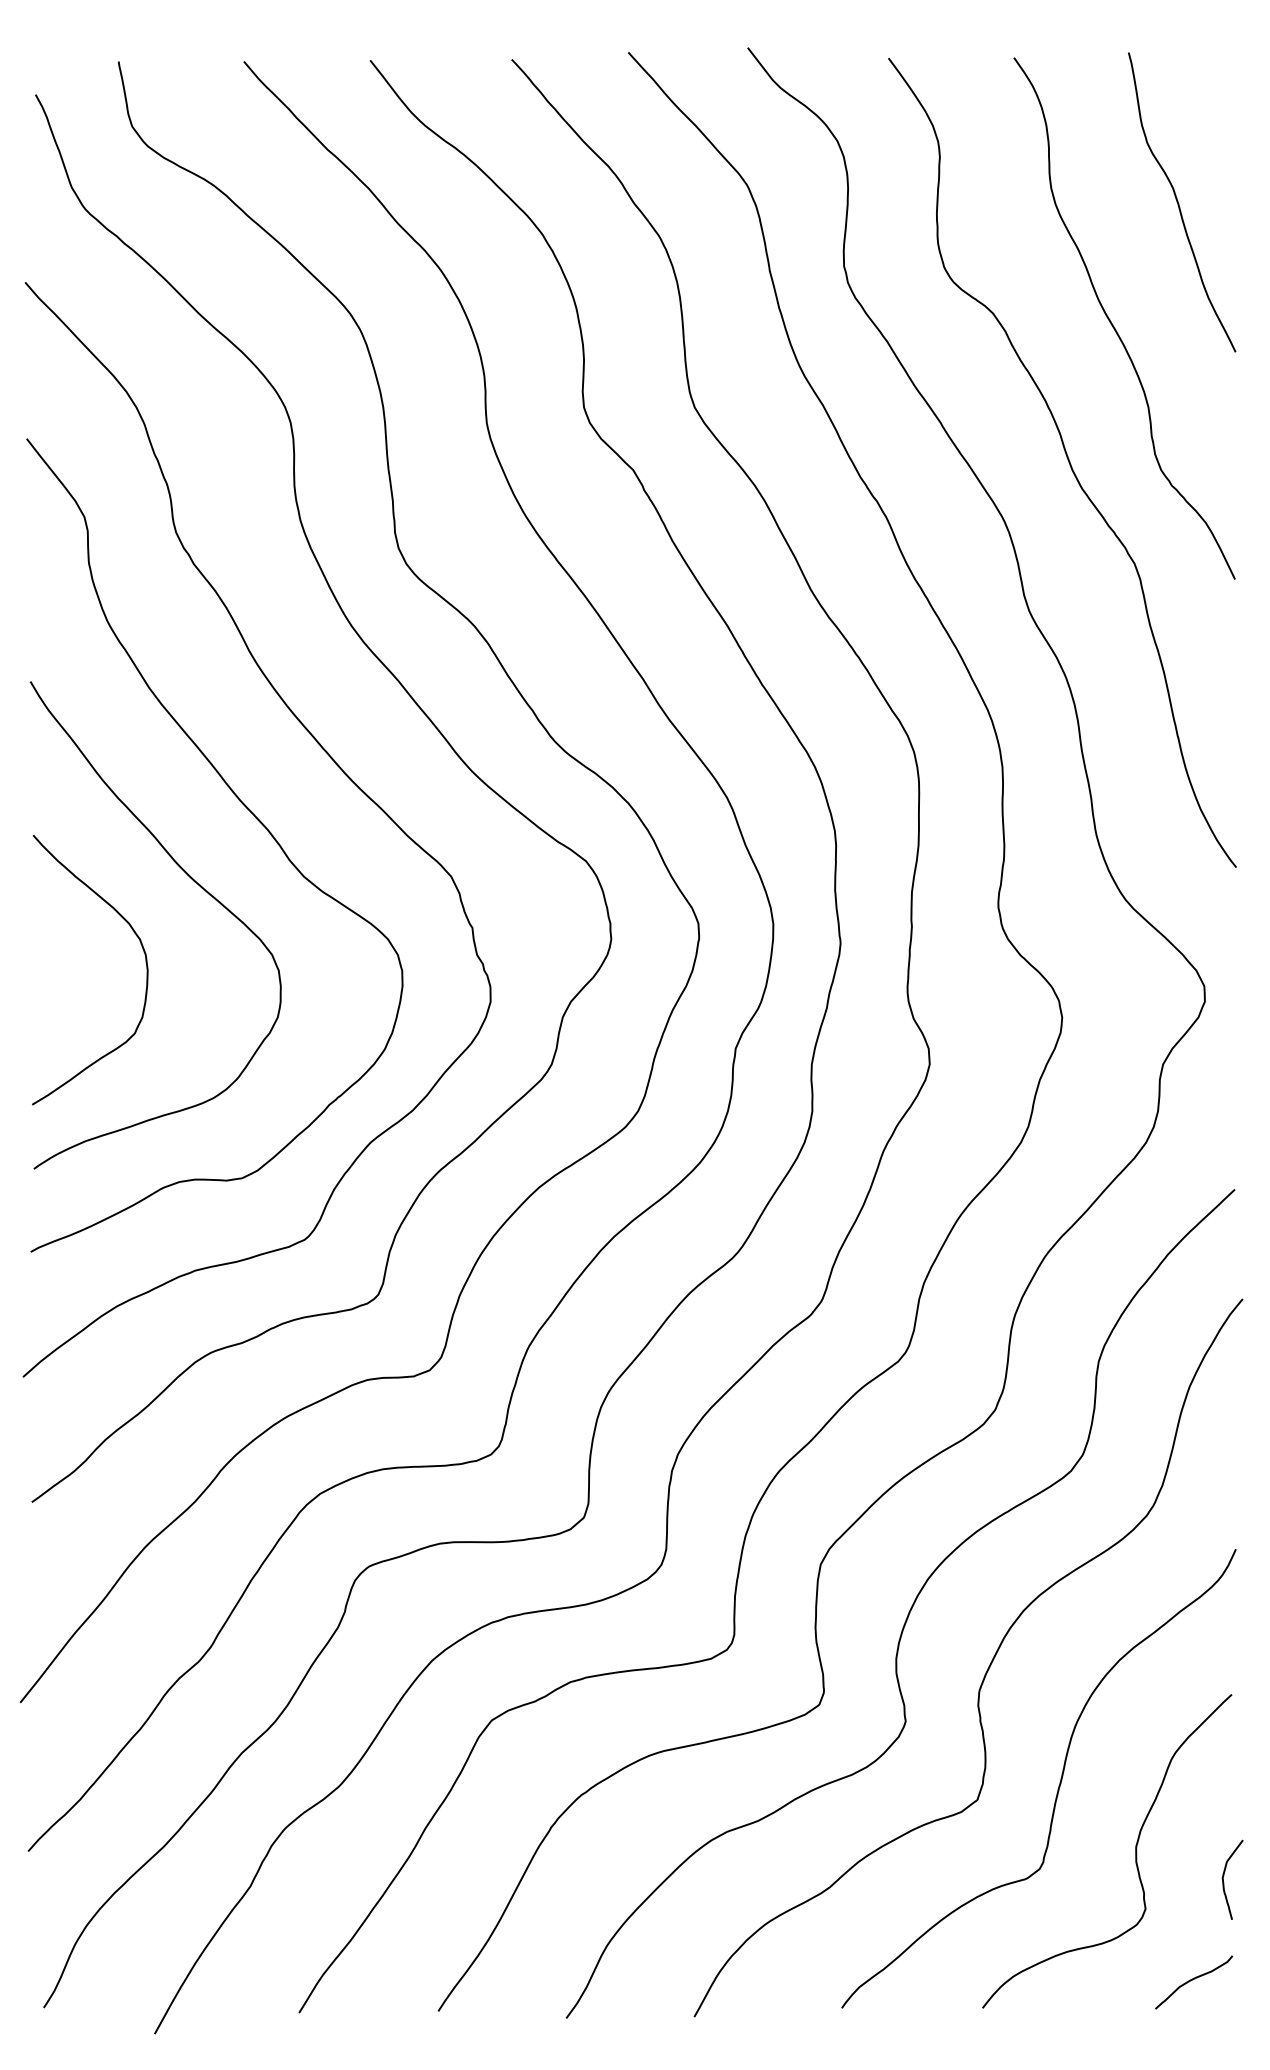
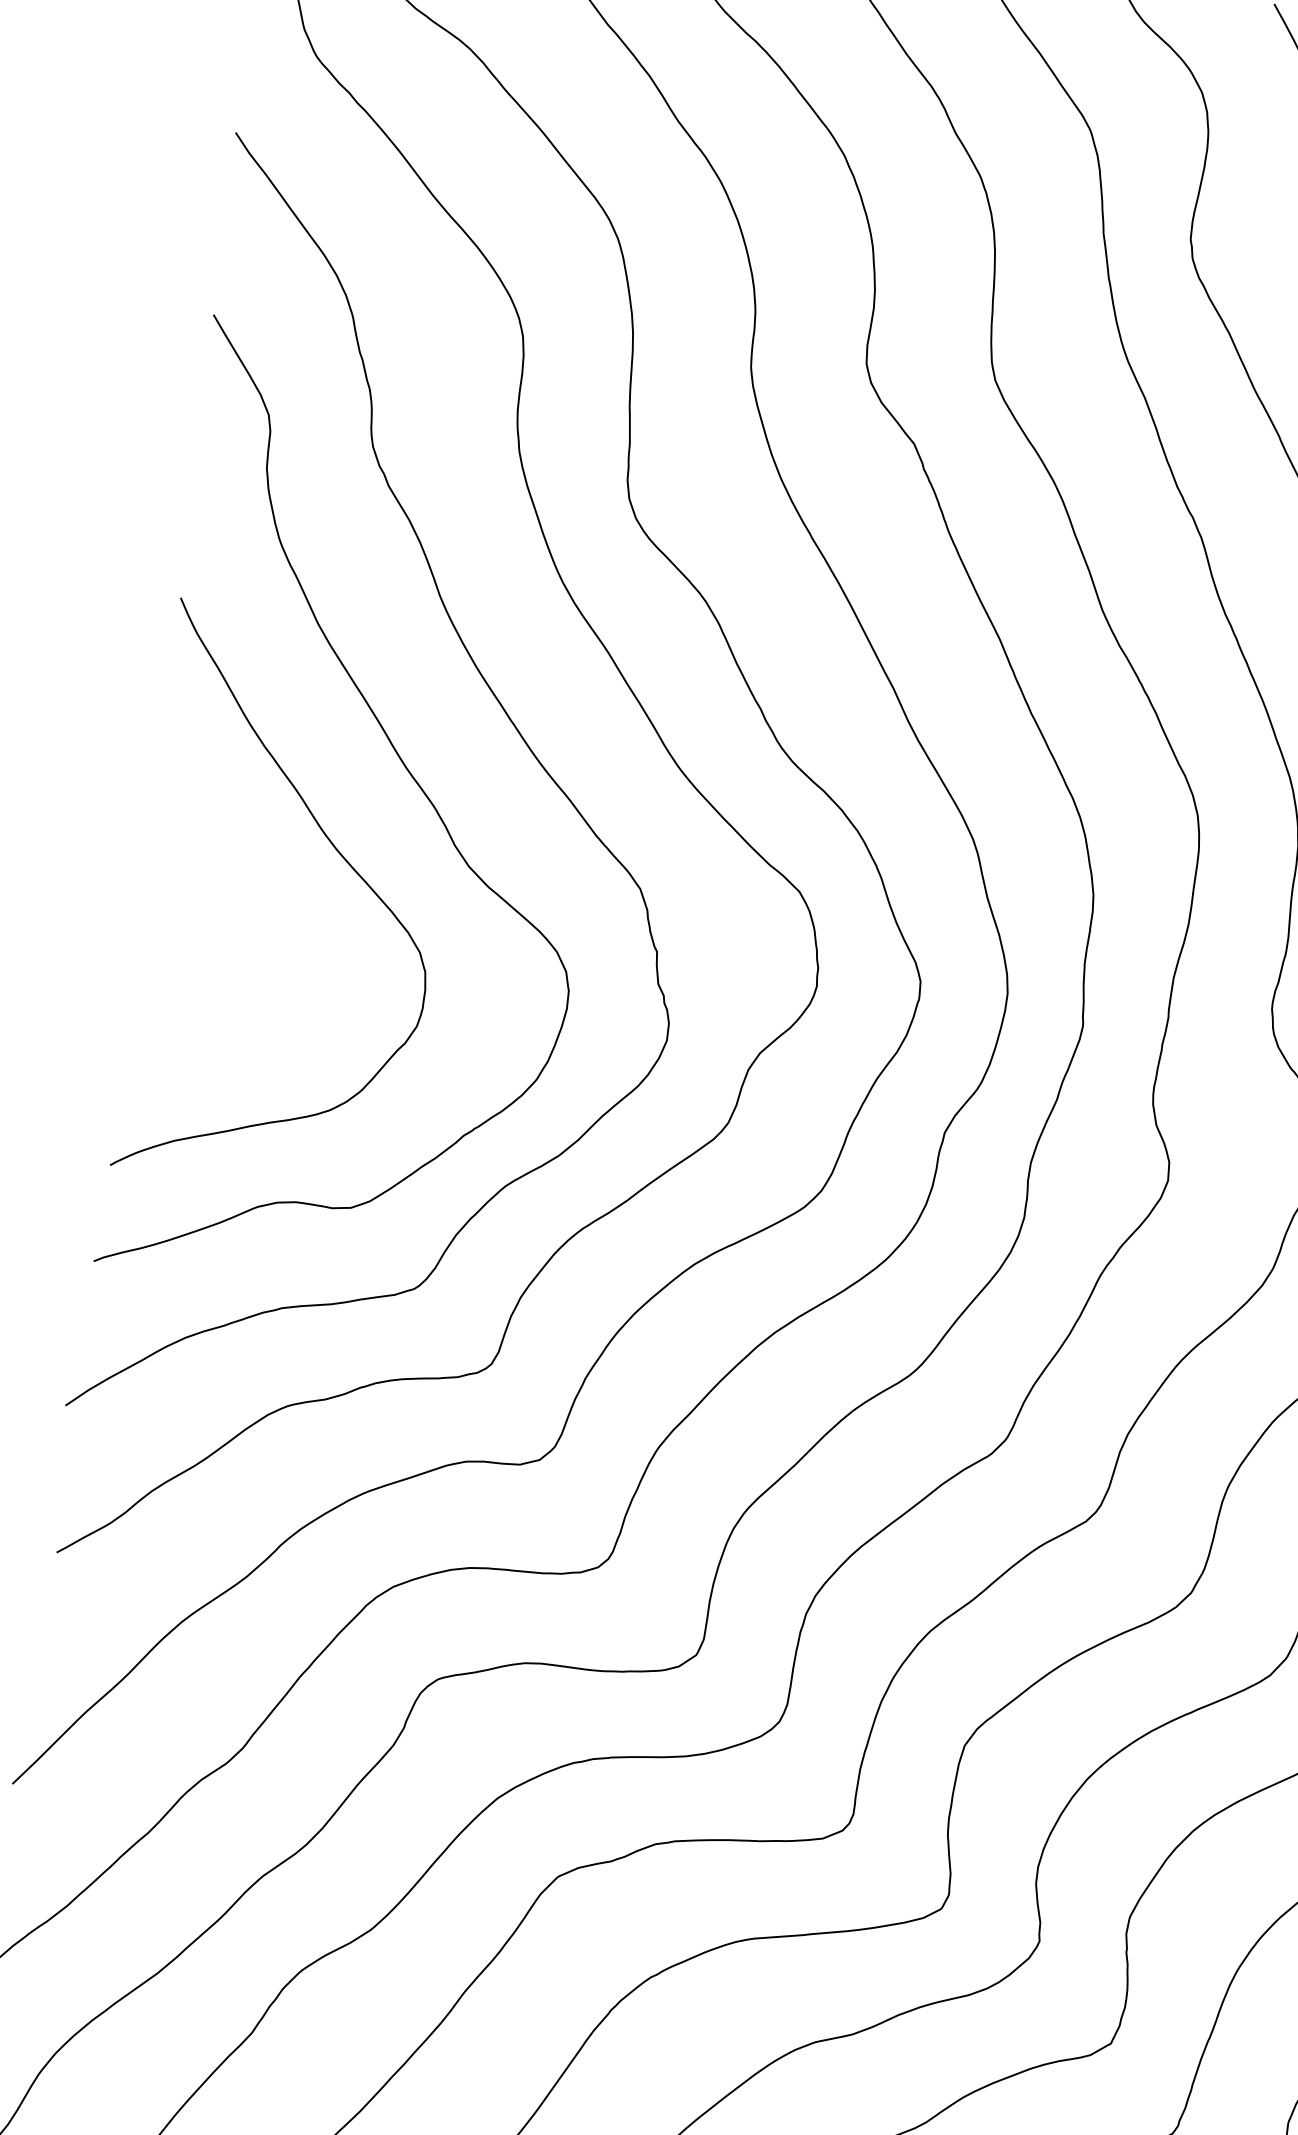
curve: (145, 962) -> (271, 942), removed

